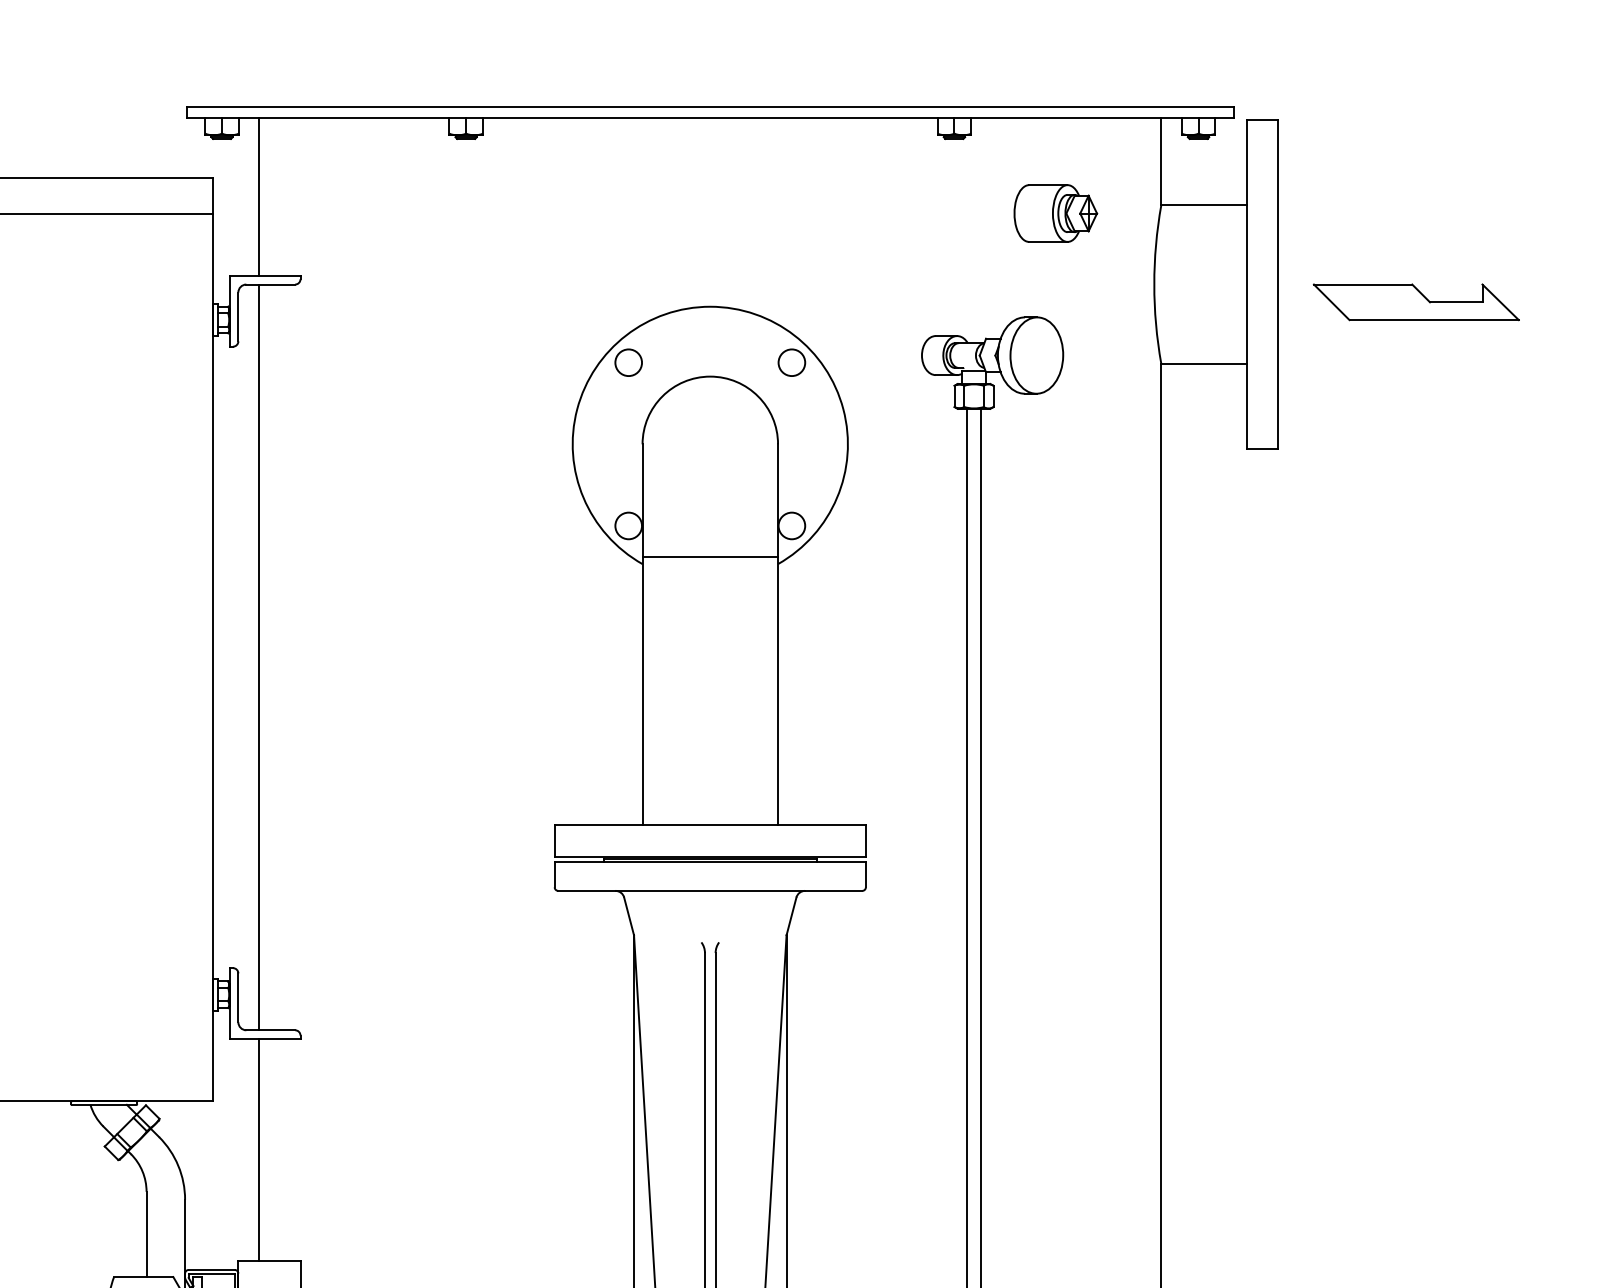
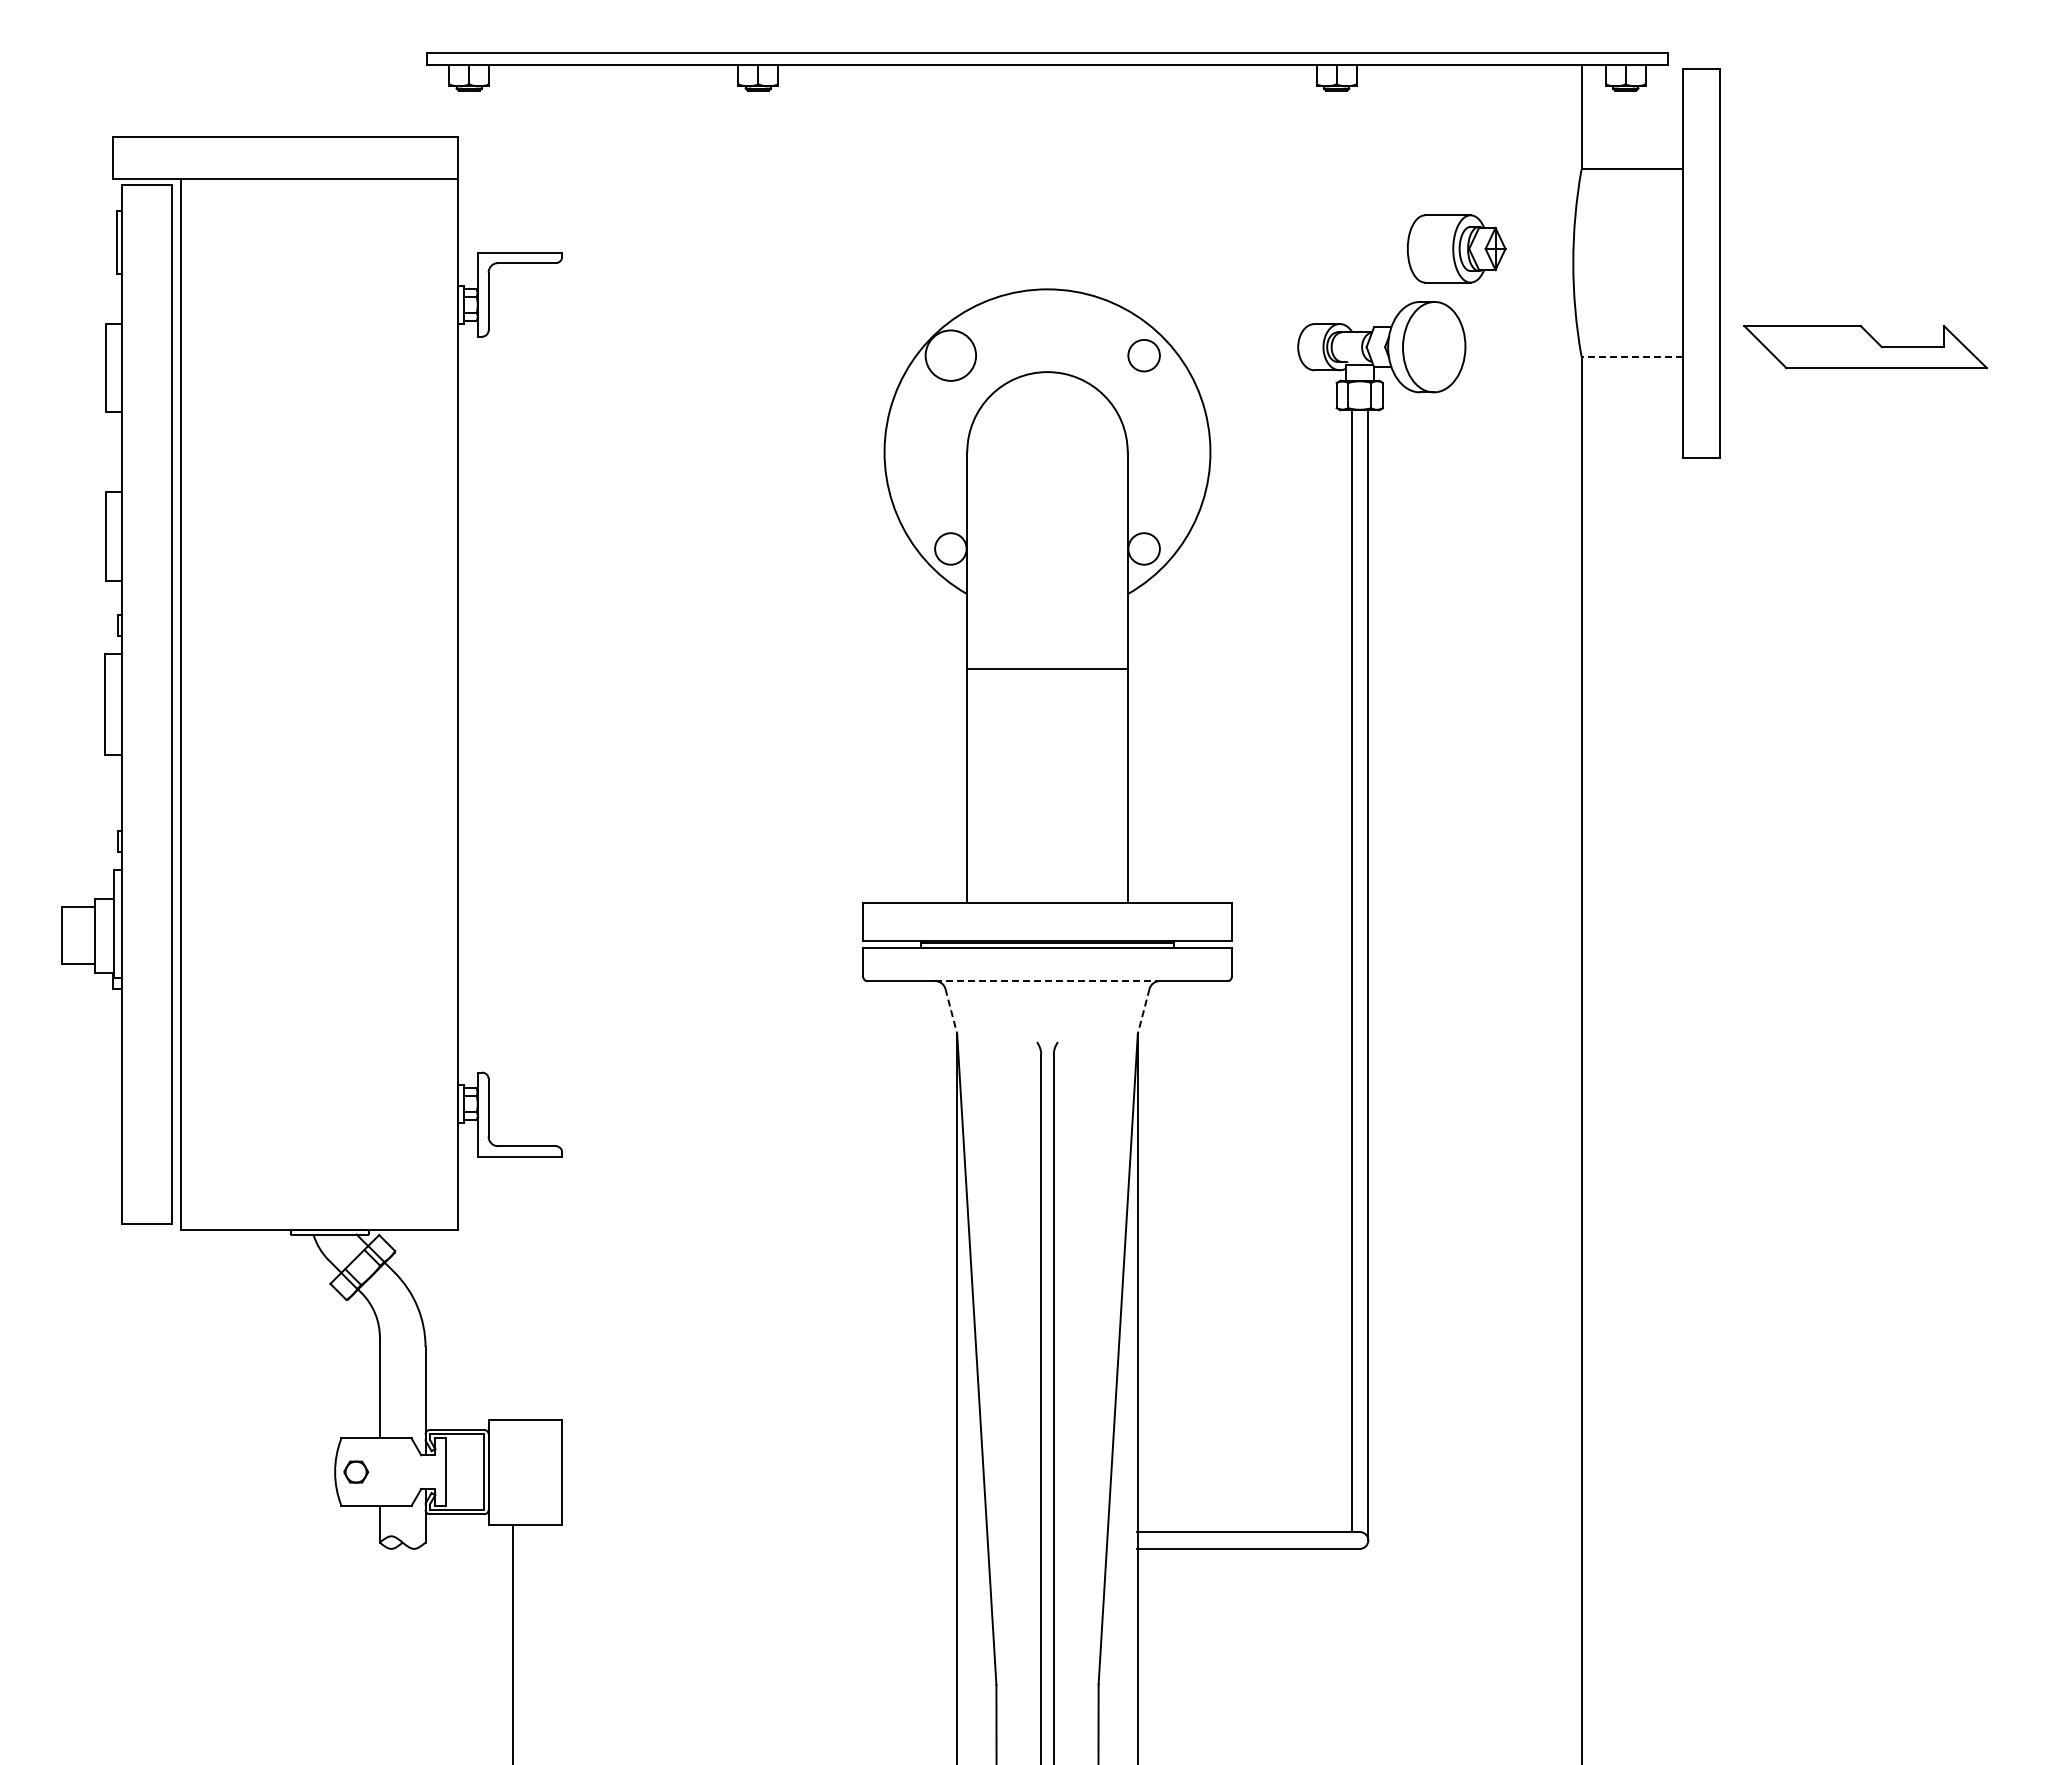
line: (259, 196) -> (513, 158), removed
part: (1055, 213) -> (1456, 248), moved
part: (1416, 302) -> (1865, 347), moved
circle: (628, 362) -> (950, 355), size x1.6
line: (1203, 363) -> (1631, 356), solid -> dashed
line: (710, 556) -> (1047, 668), moved
line: (259, 657) -> (513, 704), removed
line: (711, 891) -> (1048, 981), solid -> dashed
line: (629, 916) -> (951, 1011), solid -> dashed
line: (791, 916) -> (1143, 1011), solid -> dashed
line: (259, 1149) -> (513, 1287), removed

